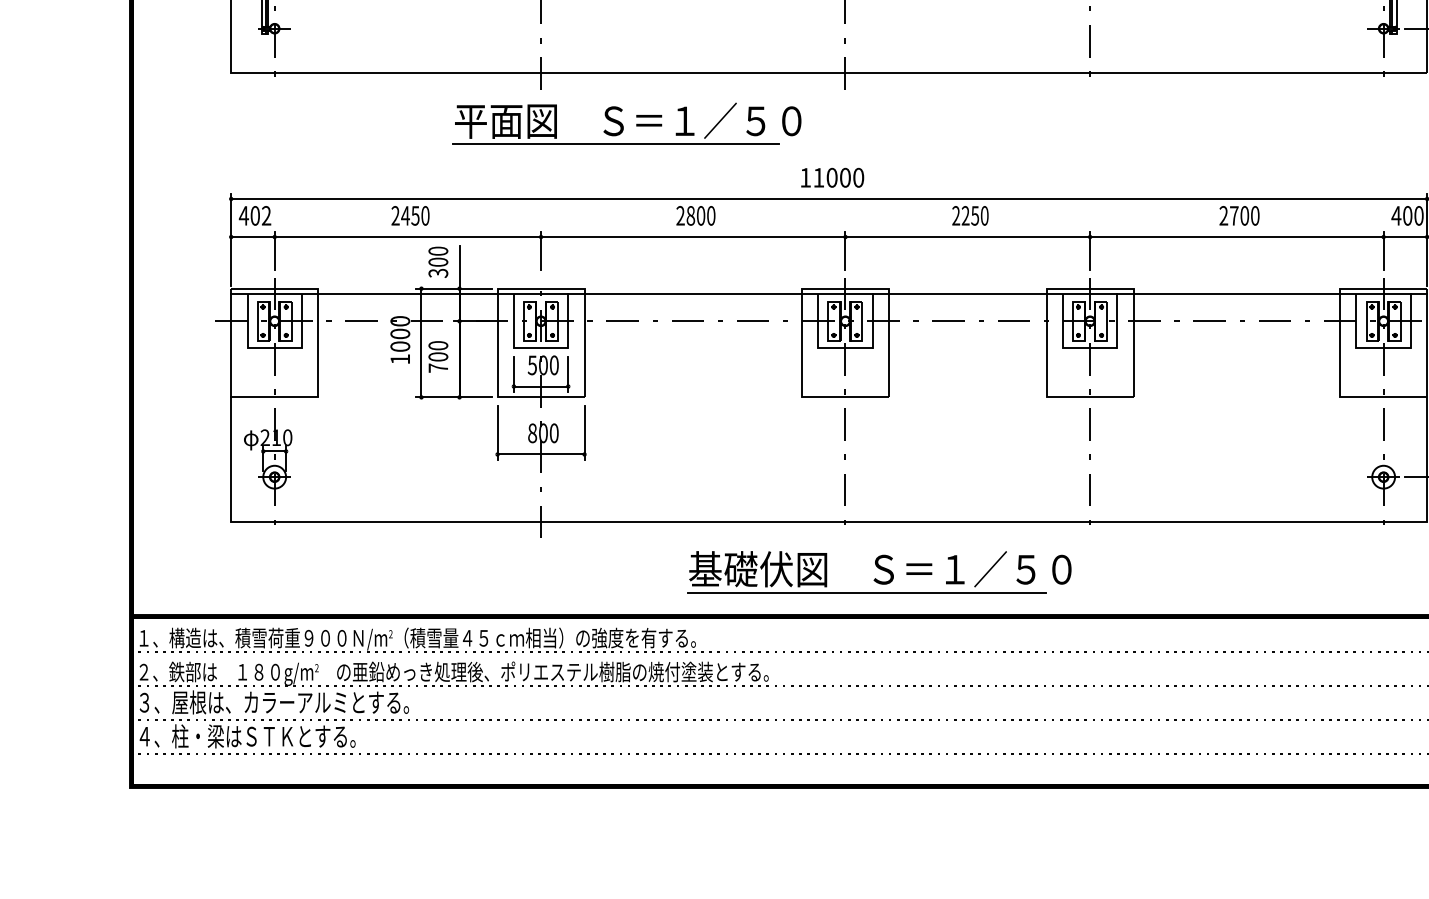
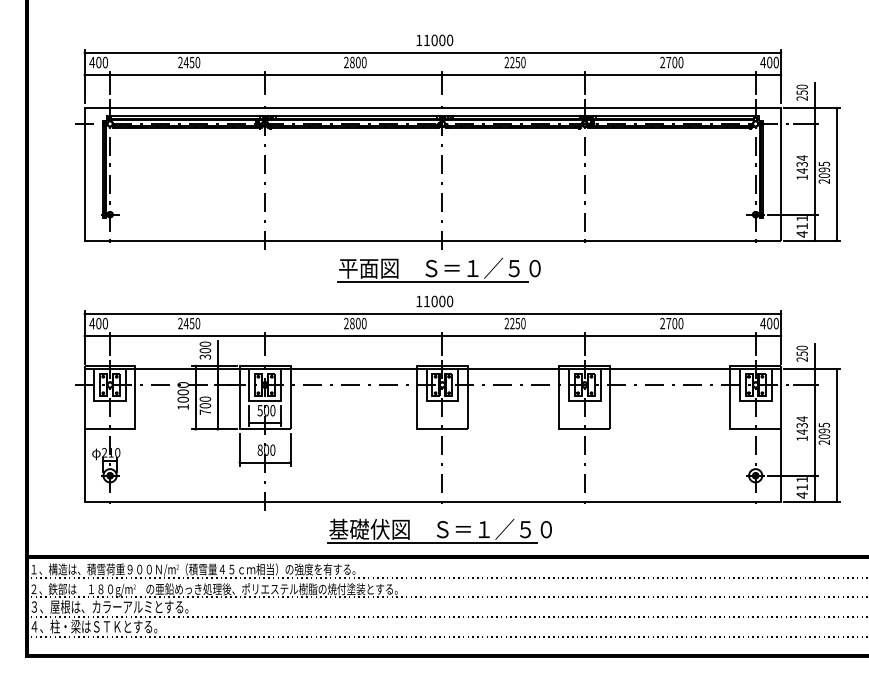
part: (625, 122) -> (438, 269), moved
text: (266, 215) -> (105, 323), 402 -> 400
part: (878, 571) -> (439, 530), moved

